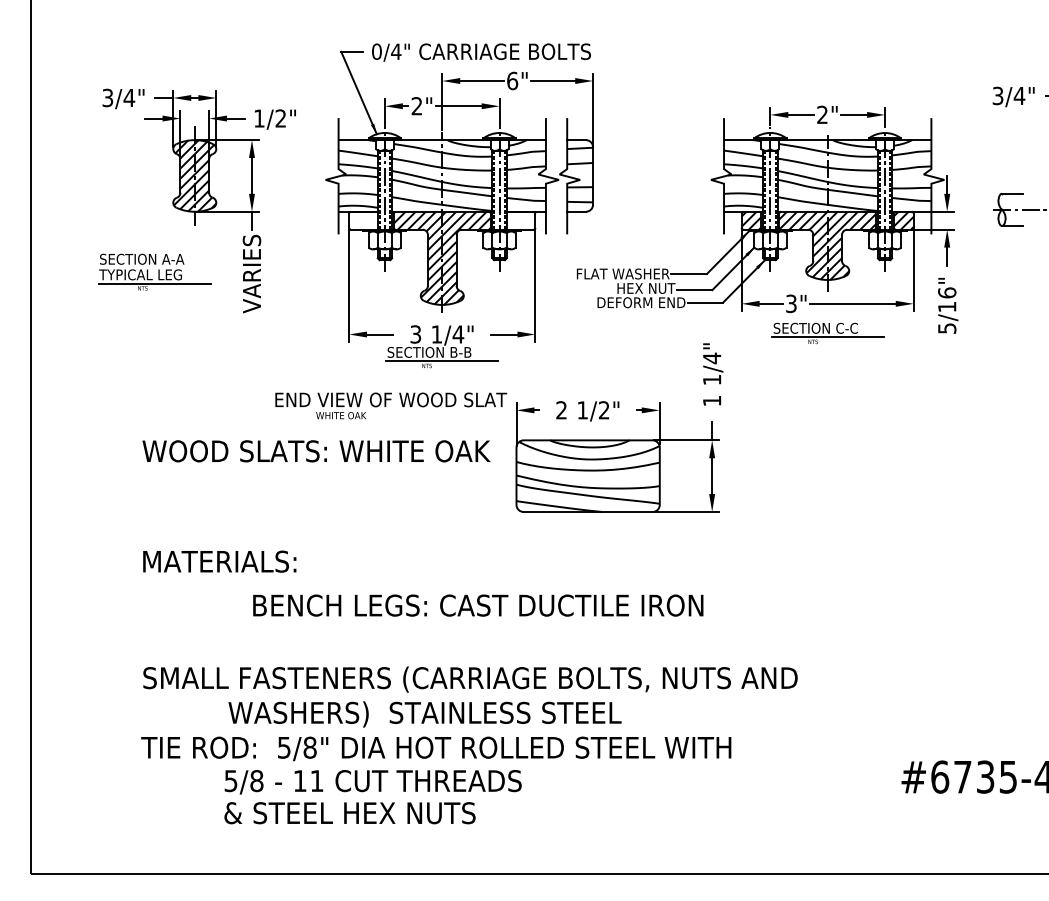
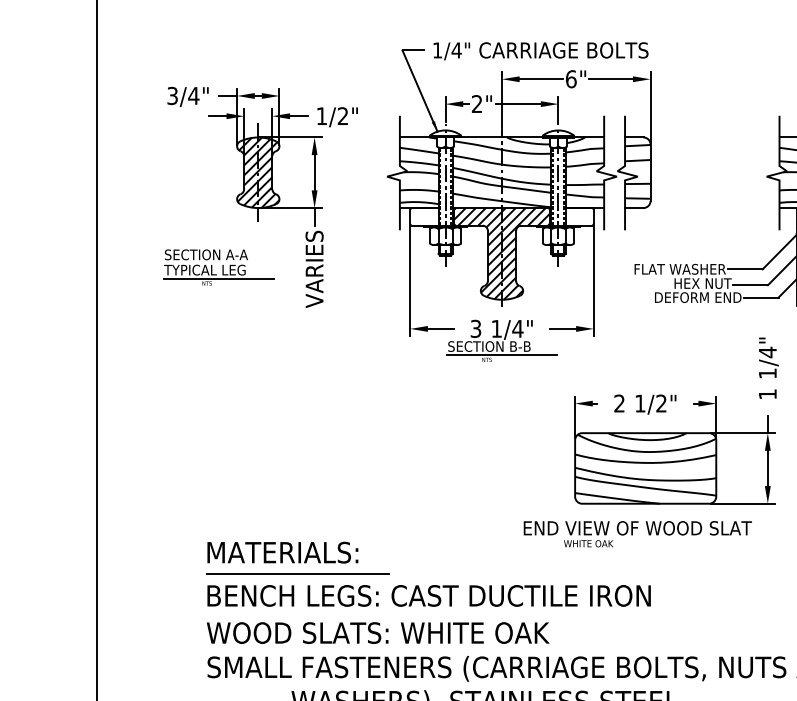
text: (376, 51) -> (437, 50), 0/4" -> 1/4"
text: (391, 405) -> (638, 533), moved
text: (316, 451) -> (378, 633), moved
line: (234, 582) -> (297, 573), added
text: (478, 605) -> (429, 595), moved

